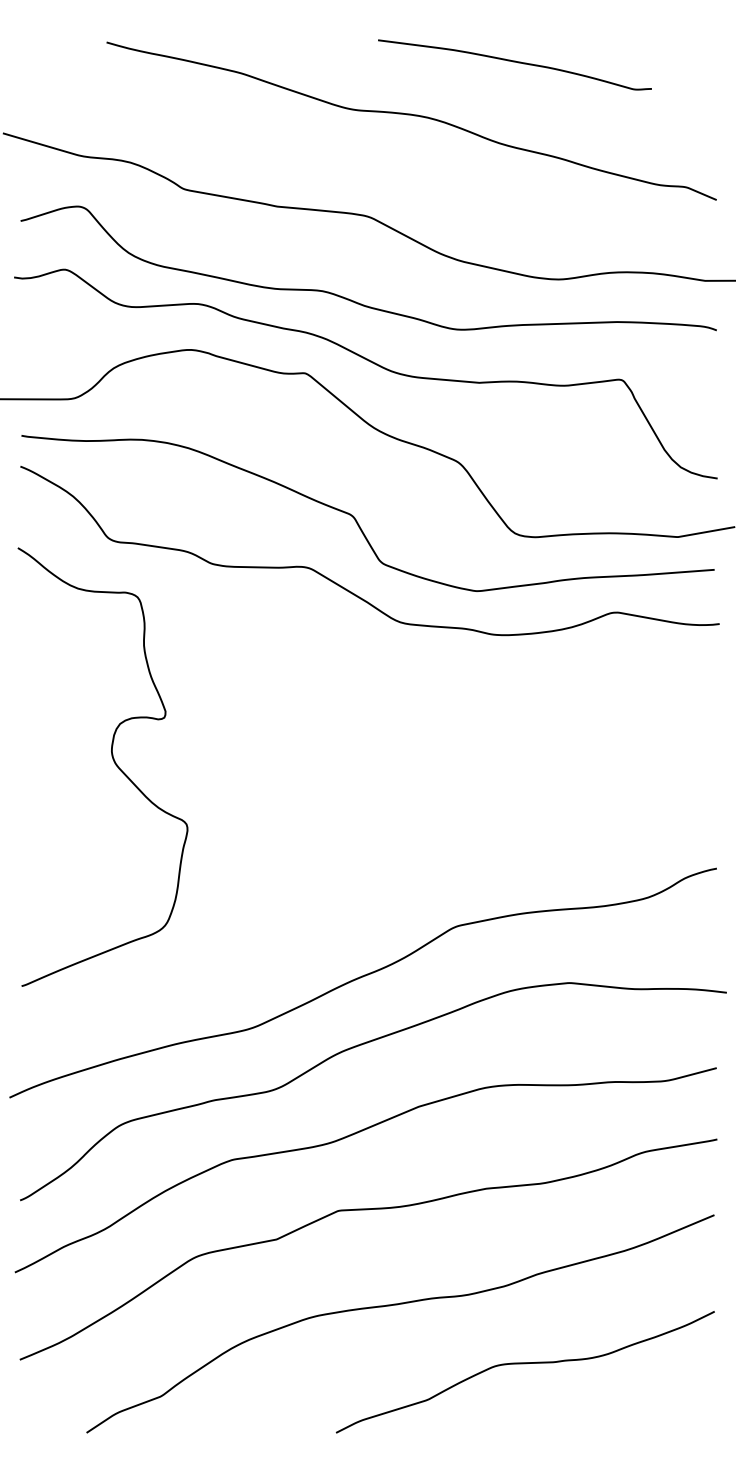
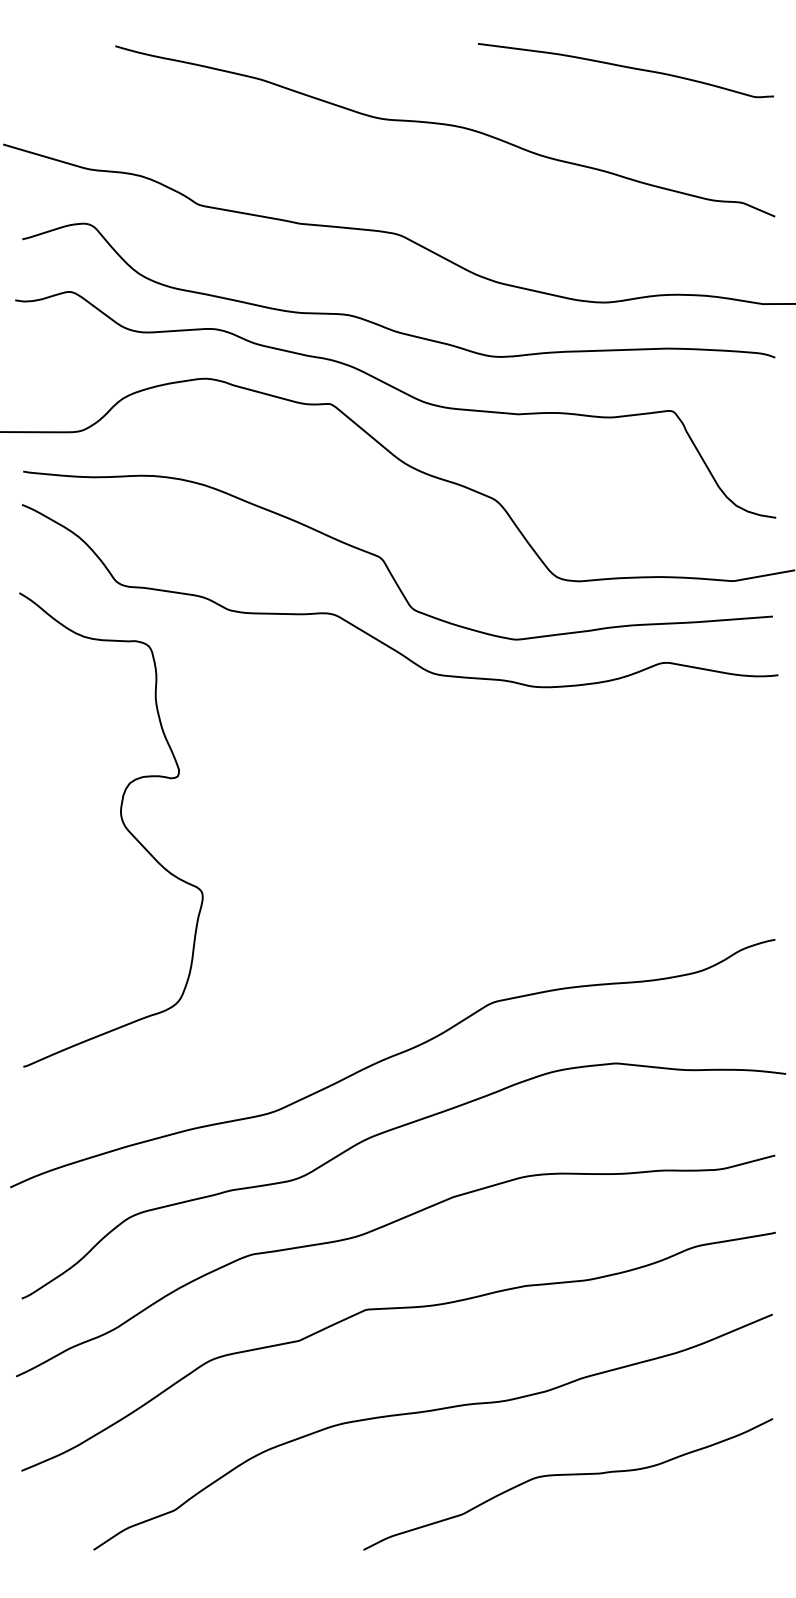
curve: (516, 63) -> (627, 68), moved

